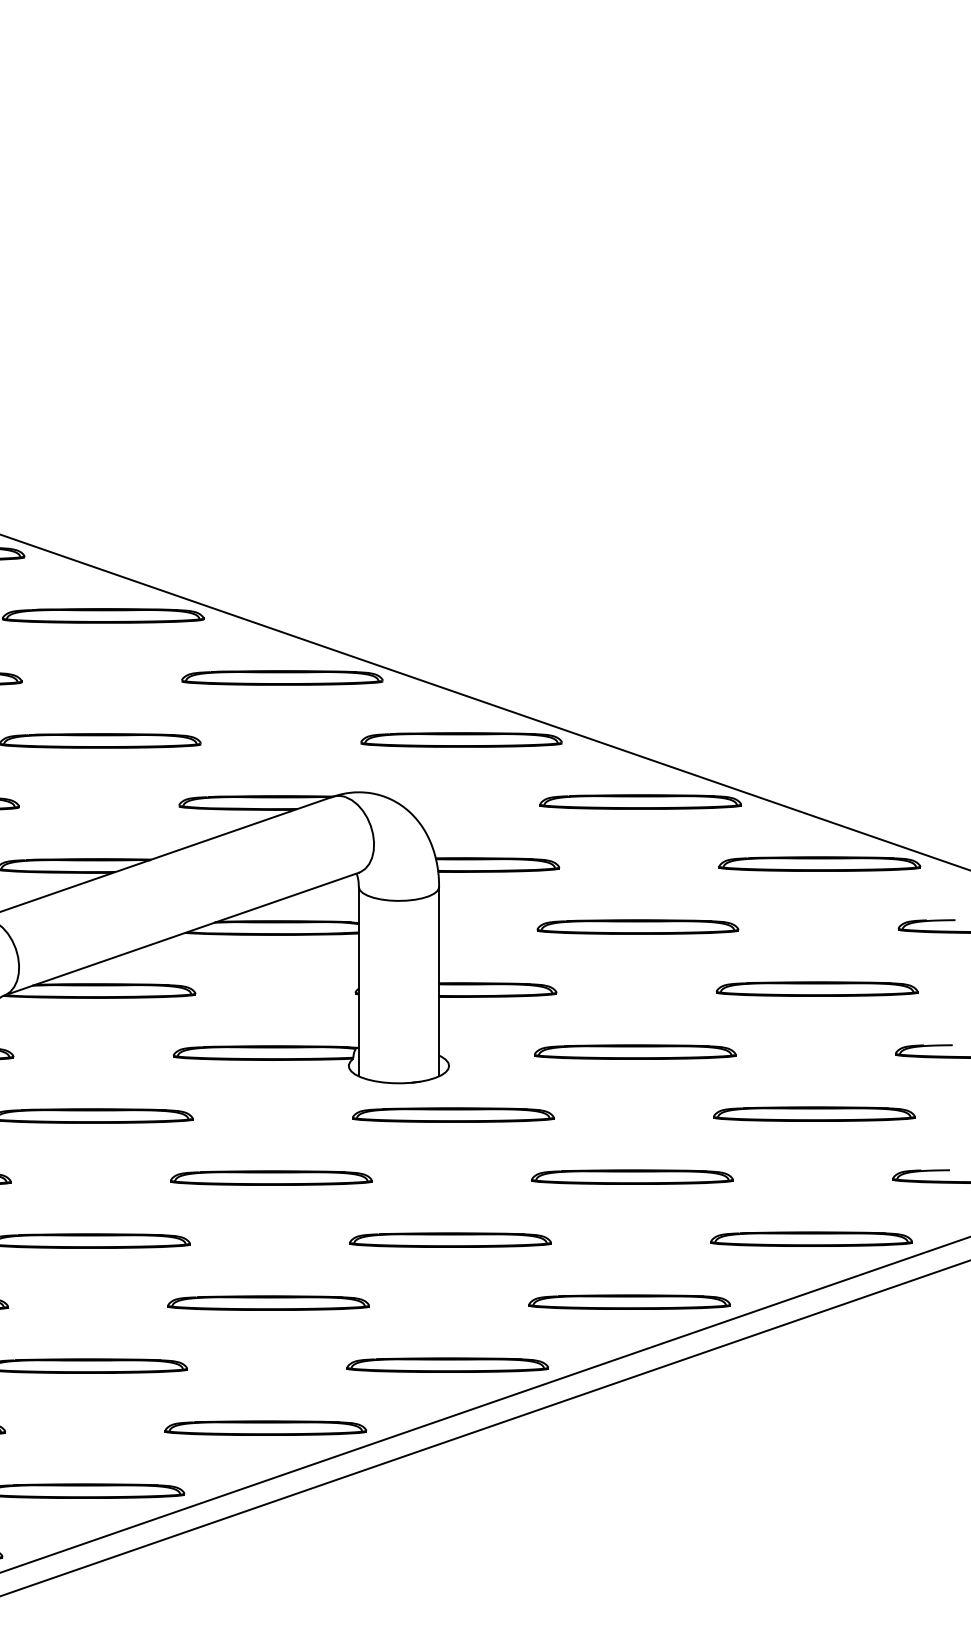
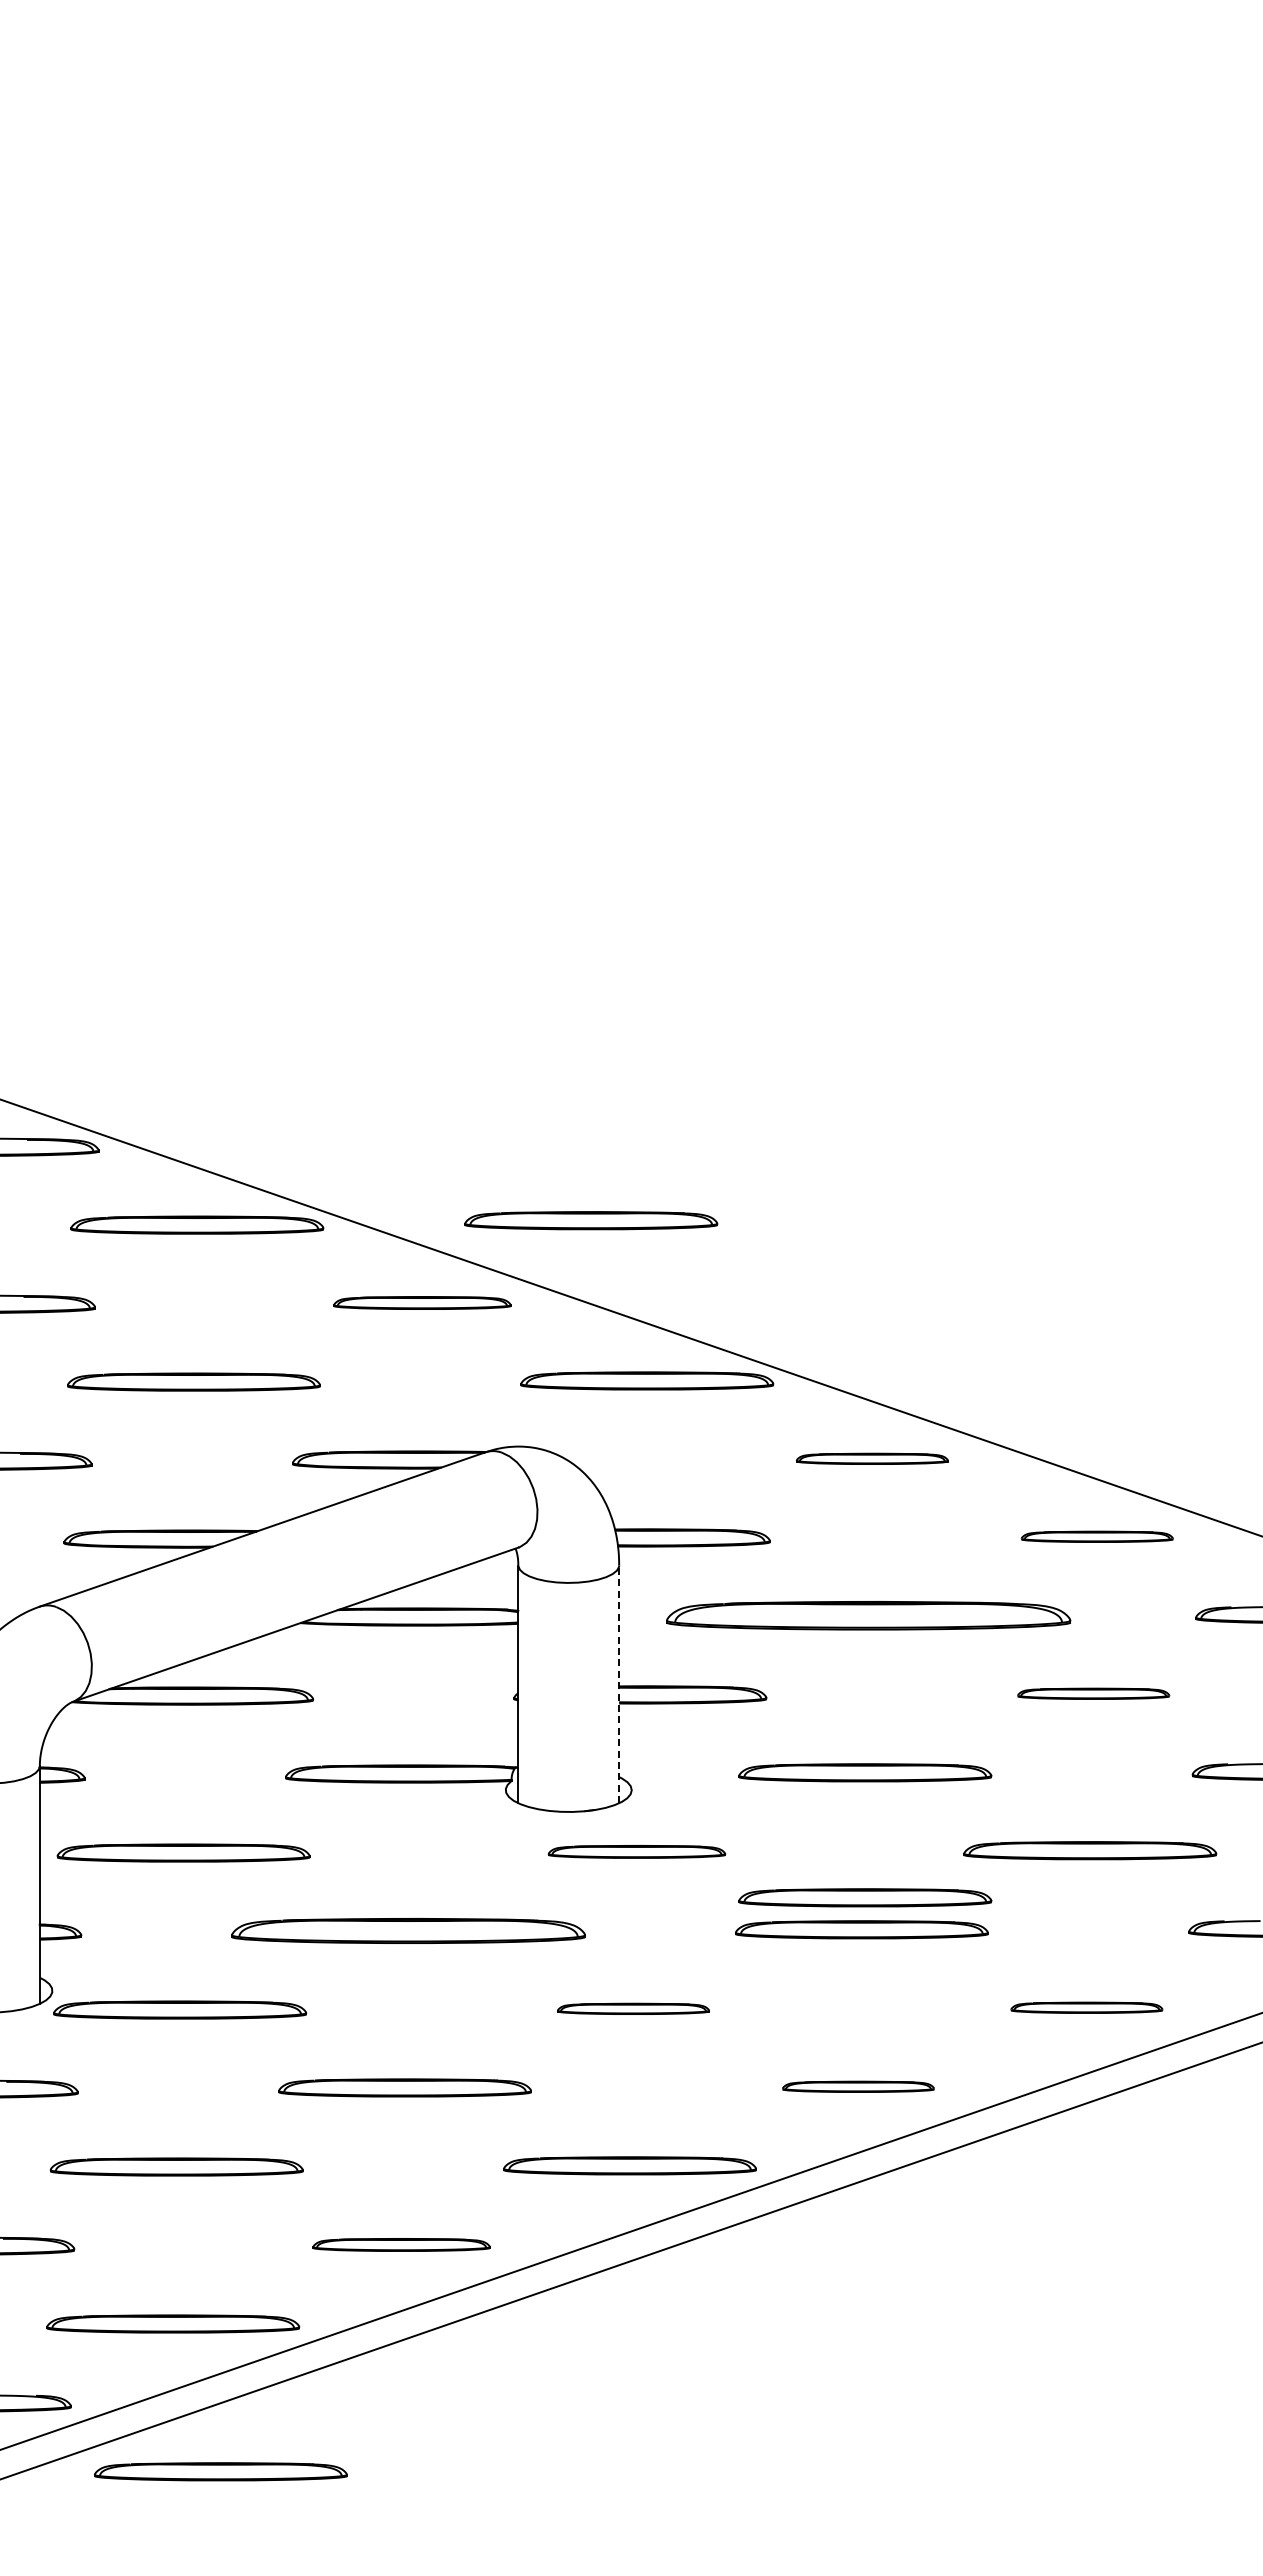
part: (417, 612) -> (591, 1220), added
part: (282, 677) -> (422, 1302), size x0.7
part: (640, 801) -> (872, 1458), size x0.6
part: (820, 863) -> (1097, 1536), size x0.6
part: (637, 926) -> (868, 1615), size x1.6
line: (439, 981) -> (619, 1684), solid -> dashed
part: (816, 988) -> (1093, 1693), size x0.6
part: (452, 1114) -> (636, 1851), size x0.7
part: (635, 1151) -> (865, 1897), added
part: (271, 1177) -> (408, 1930), size x1.4
part: (450, 1239) -> (633, 2008), size x0.6
part: (811, 1239) -> (1086, 2007), size x0.6
part: (629, 1302) -> (858, 2086), size x0.6
part: (265, 1427) -> (401, 2244), size x0.7
part: (121, 1608) -> (220, 2471), added

